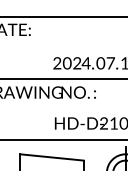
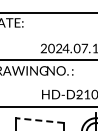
line: (51, 157) -> (39, 120), solid -> dashed

